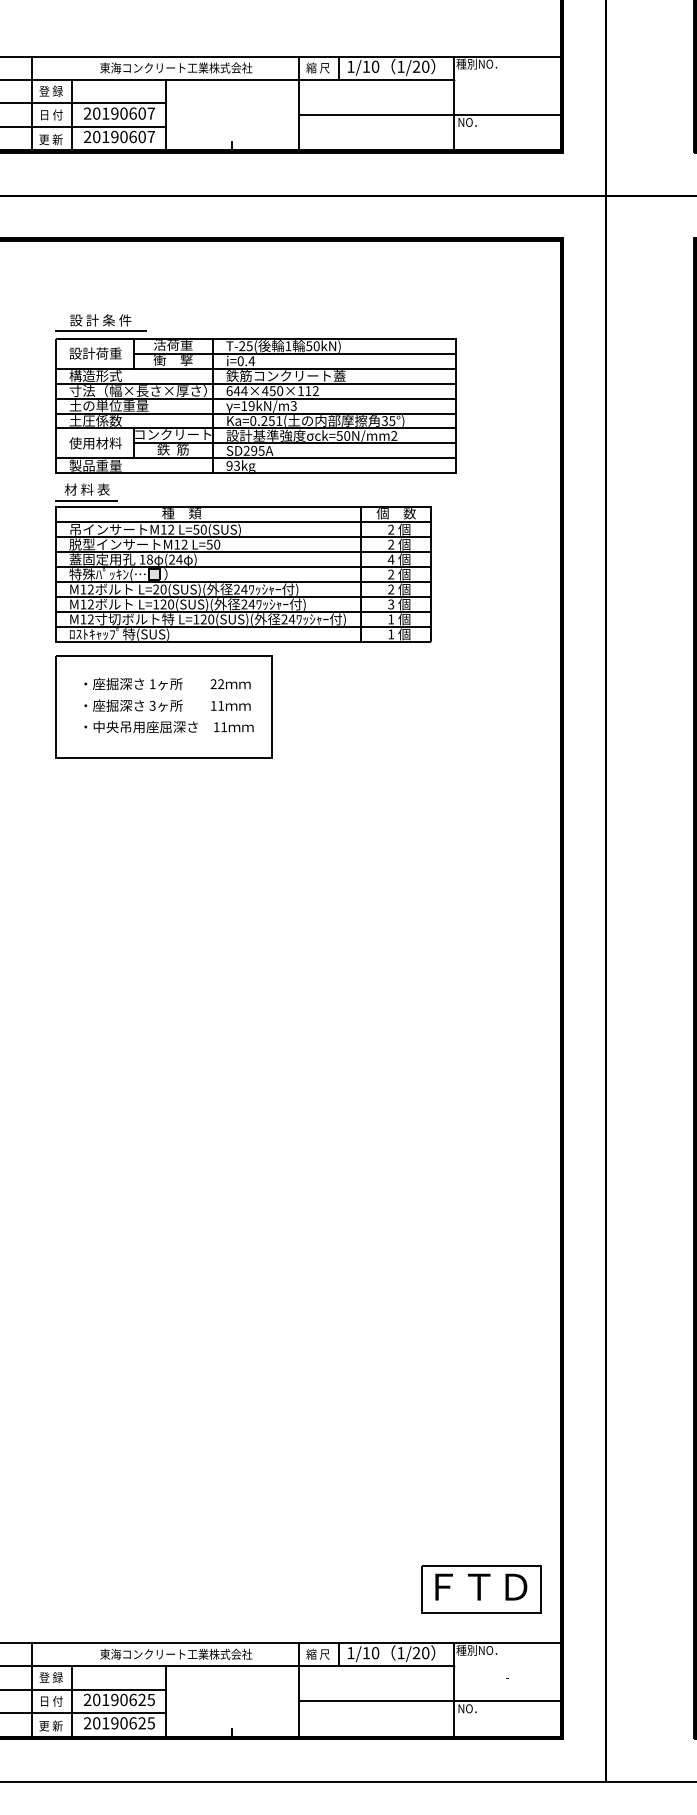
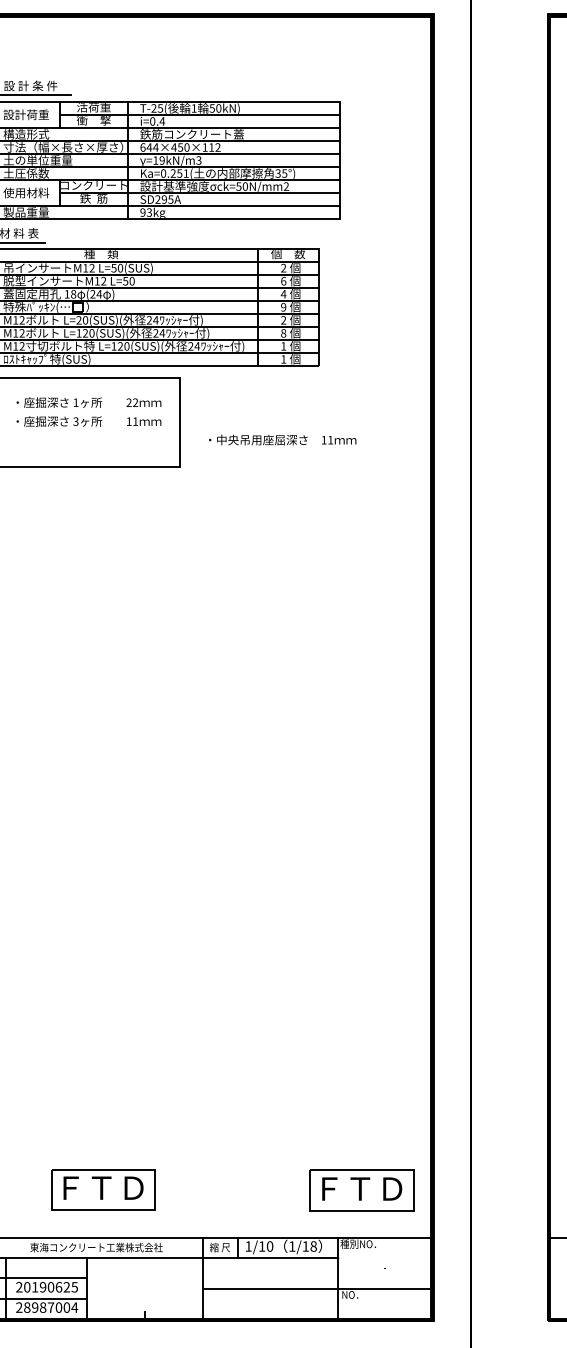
text: (391, 544) -> (283, 281), 2 -> 6
hatch: (154, 574) -> (77, 307), removed
text: (391, 574) -> (283, 307), 2 -> 9
text: (391, 604) -> (283, 333), 3 -> 8
text: (168, 726) -> (282, 439), moved
part: (184, 1588) -> (103, 1190), added
text: (420, 1652) -> (309, 1245), 1/20 -> 1/18
text: (124, 1723) -> (51, 1307), 20190625 -> 28987004

